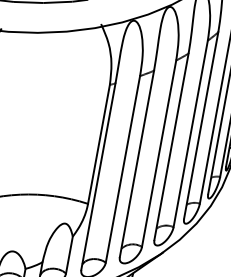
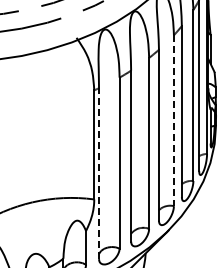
line: (190, 134) -> (173, 121), solid -> dashed
line: (98, 176) -> (99, 173), solid -> dashed

